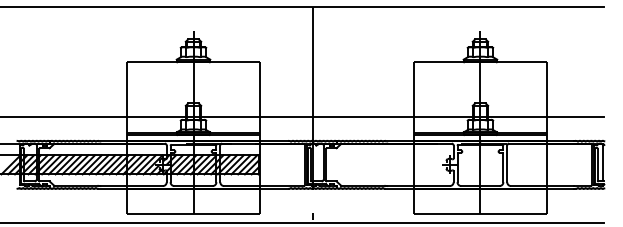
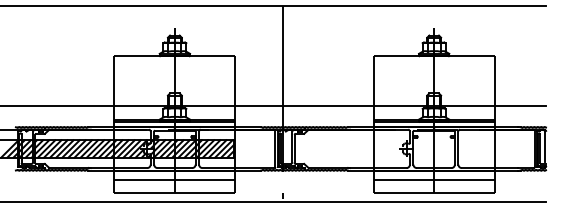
line: (193, 199) -> (174, 180), added
line: (480, 199) -> (434, 180), added

